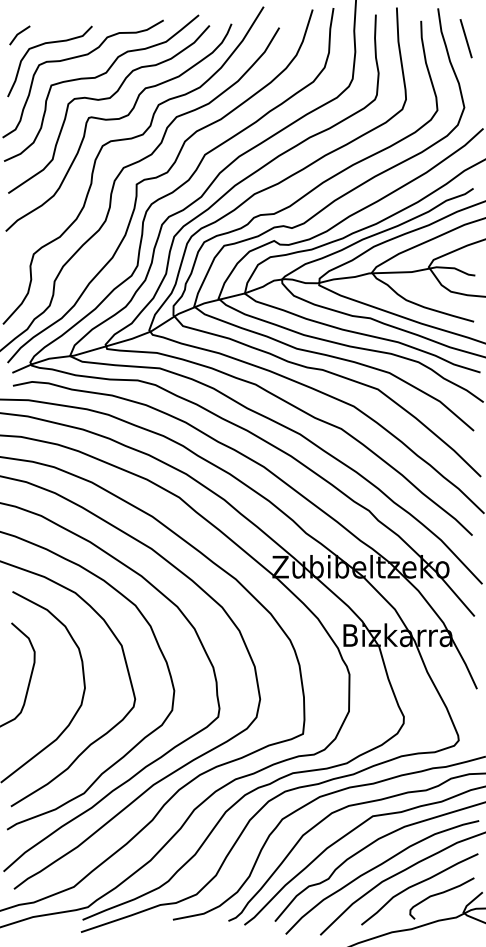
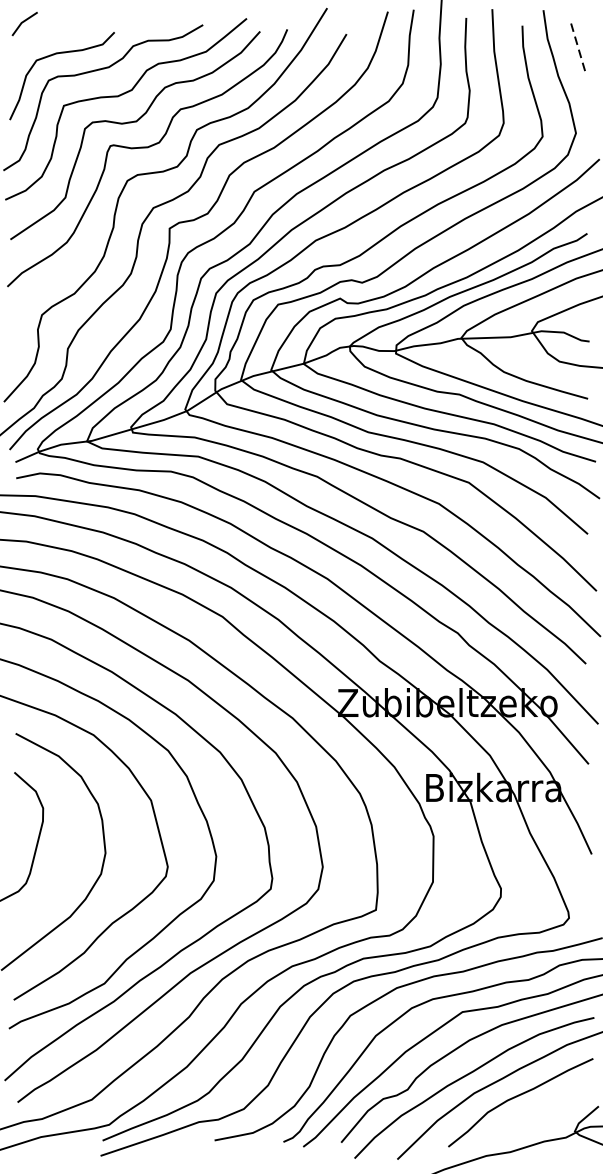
line: (19, 34) -> (24, 22), moved
line: (466, 39) -> (578, 48), solid -> dashed
curve: (440, 894) -> (546, 1109), removed

